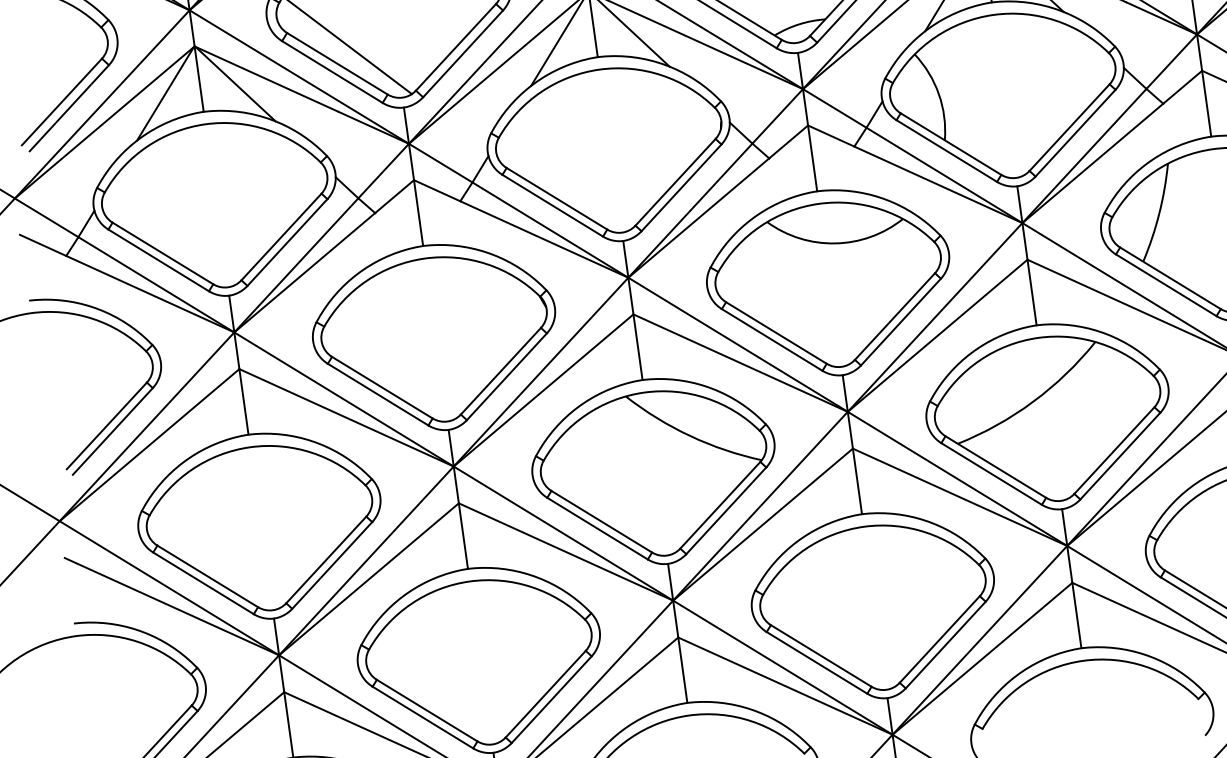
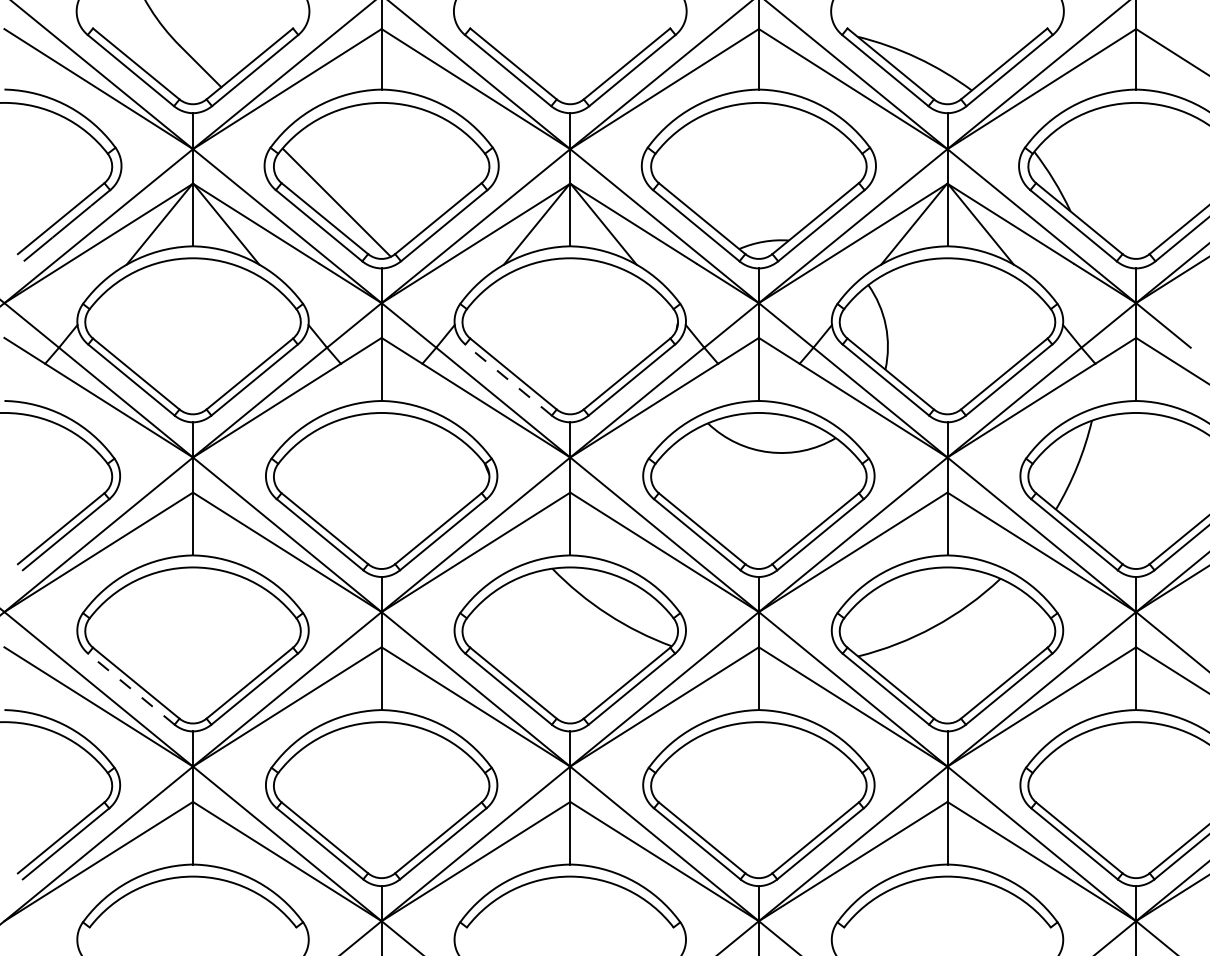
line: (552, 206) -> (508, 380), solid -> dashed
line: (203, 583) -> (131, 689), solid -> dashed

